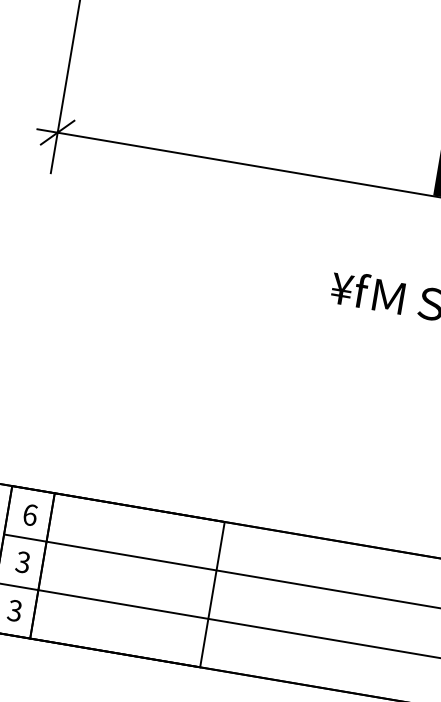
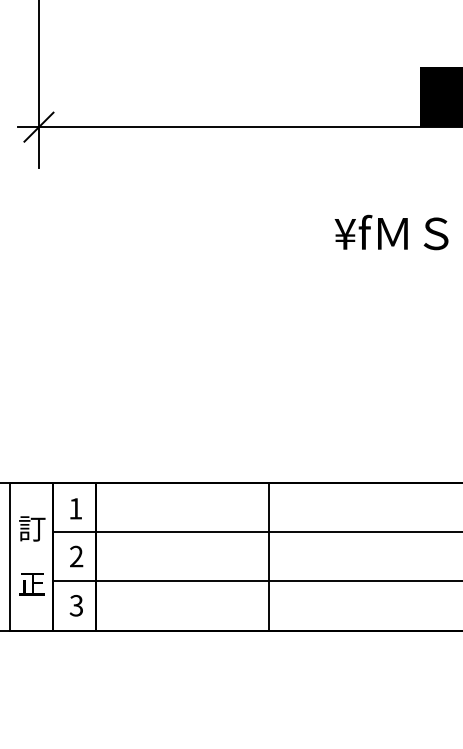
text: (30, 514) -> (75, 508), 6 -> 1
text: (23, 562) -> (76, 556), 3 -> 2

